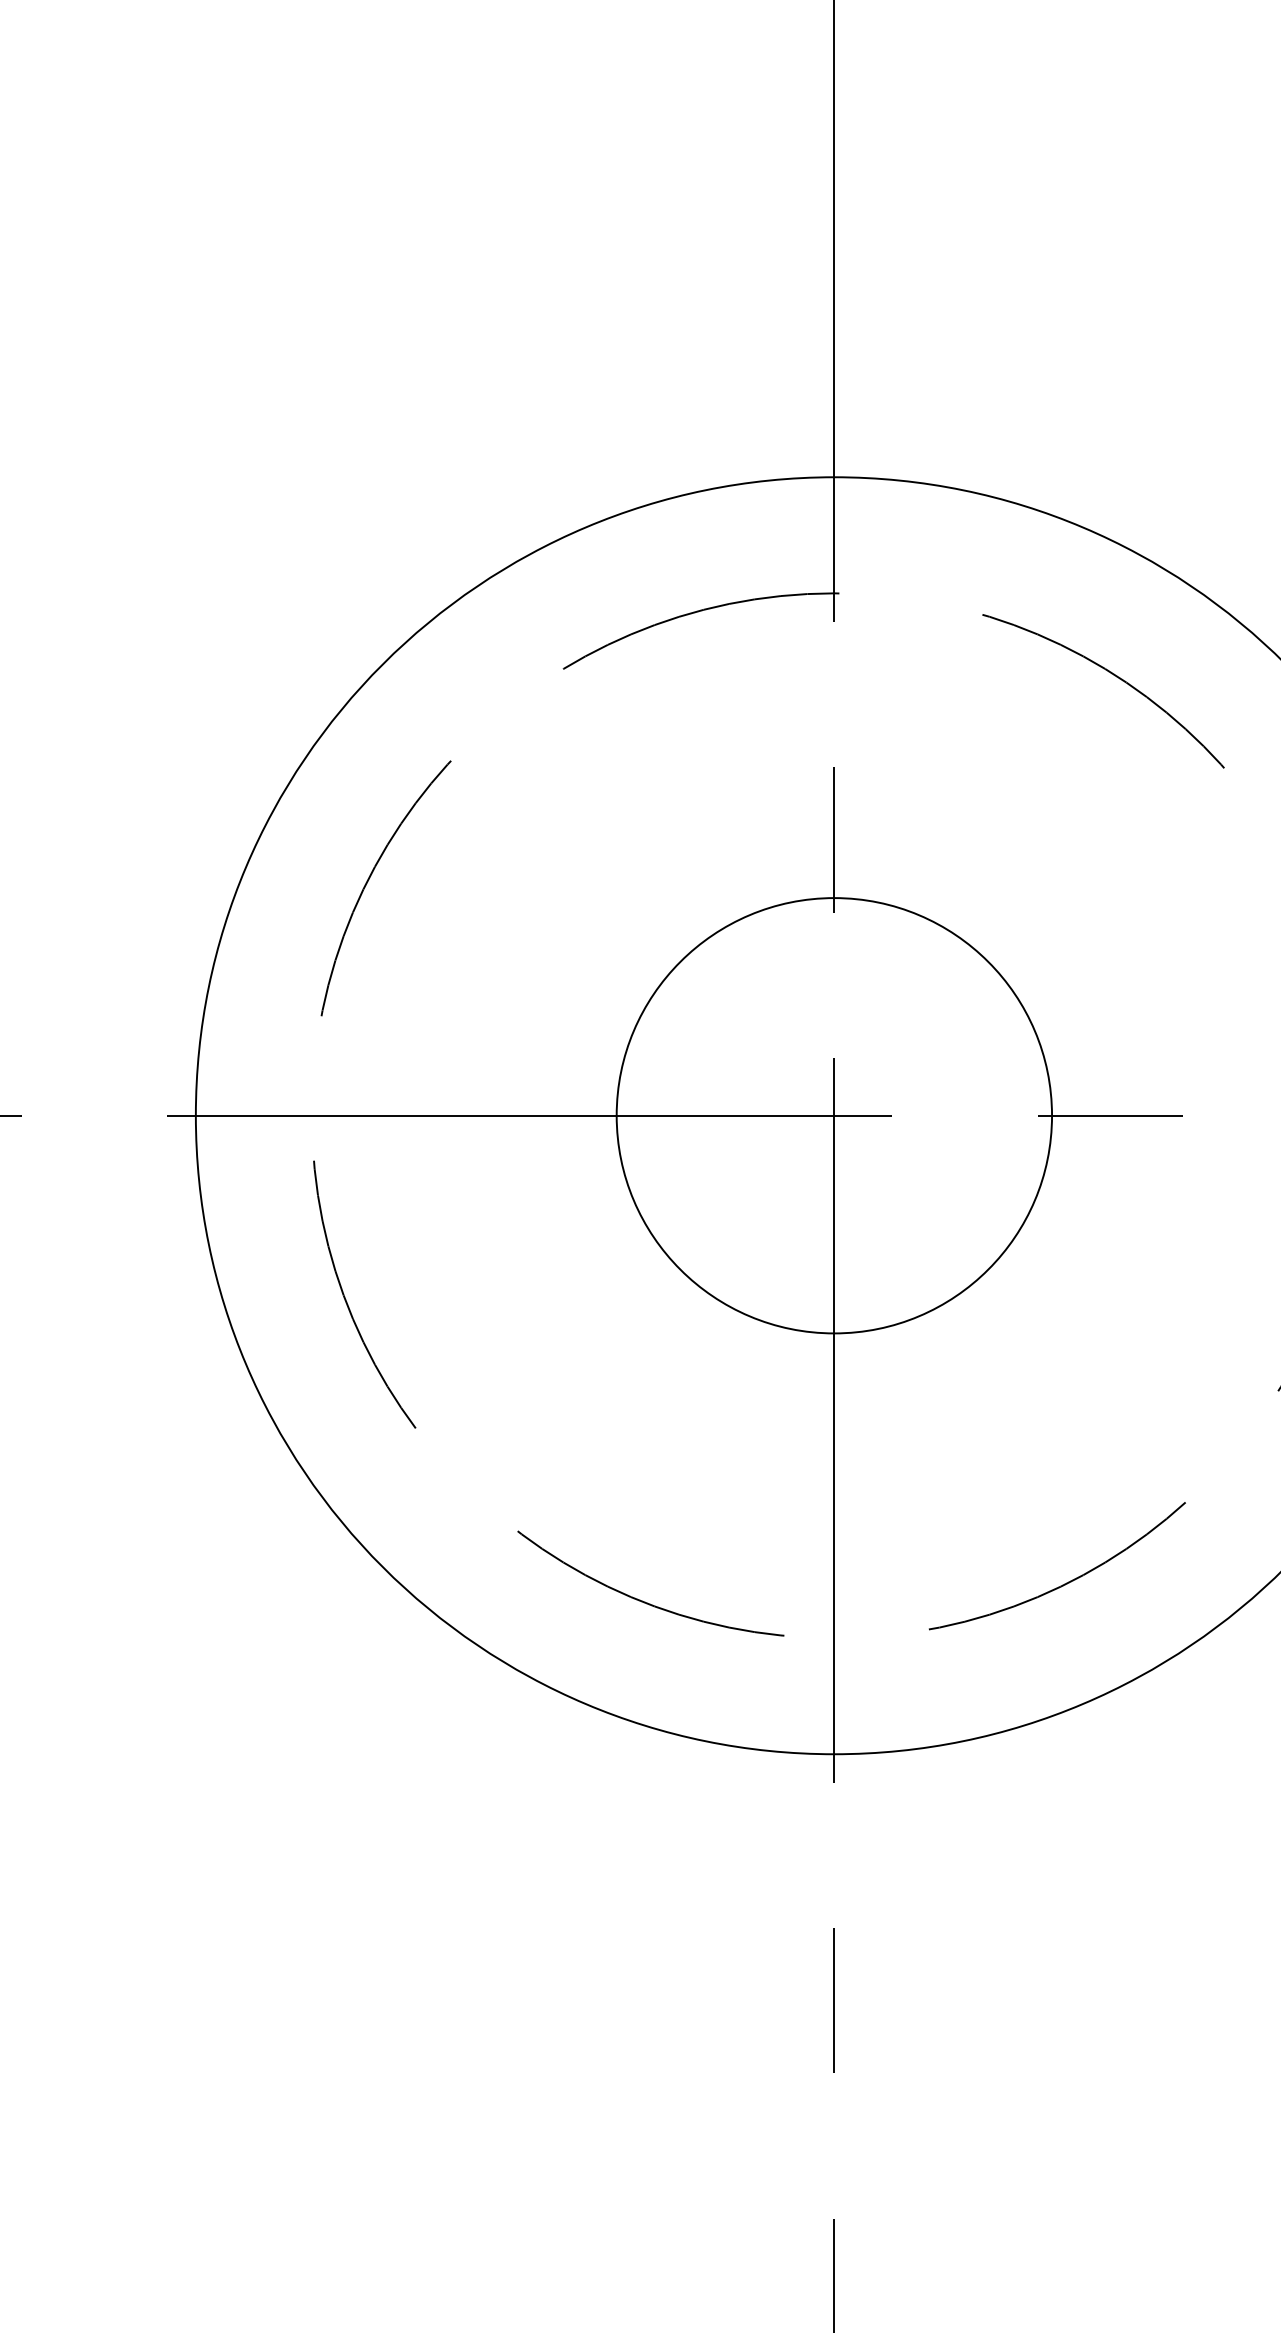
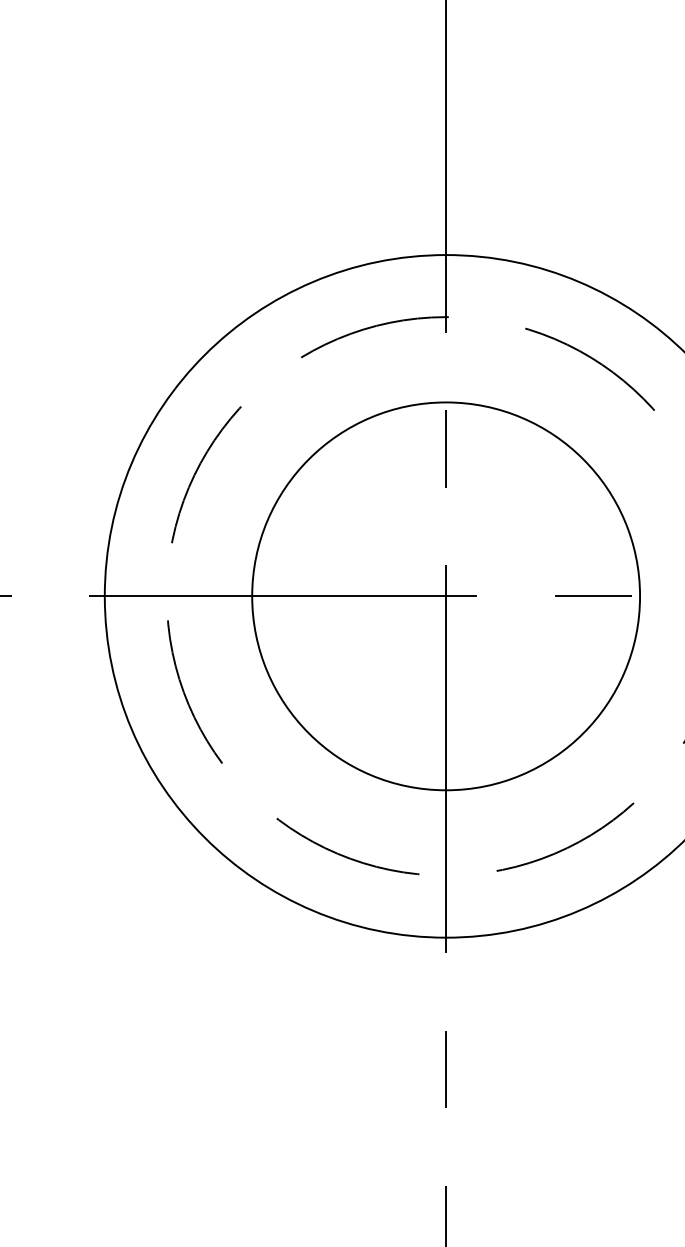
circle: (835, 1115) -> (446, 596), size x1.67

